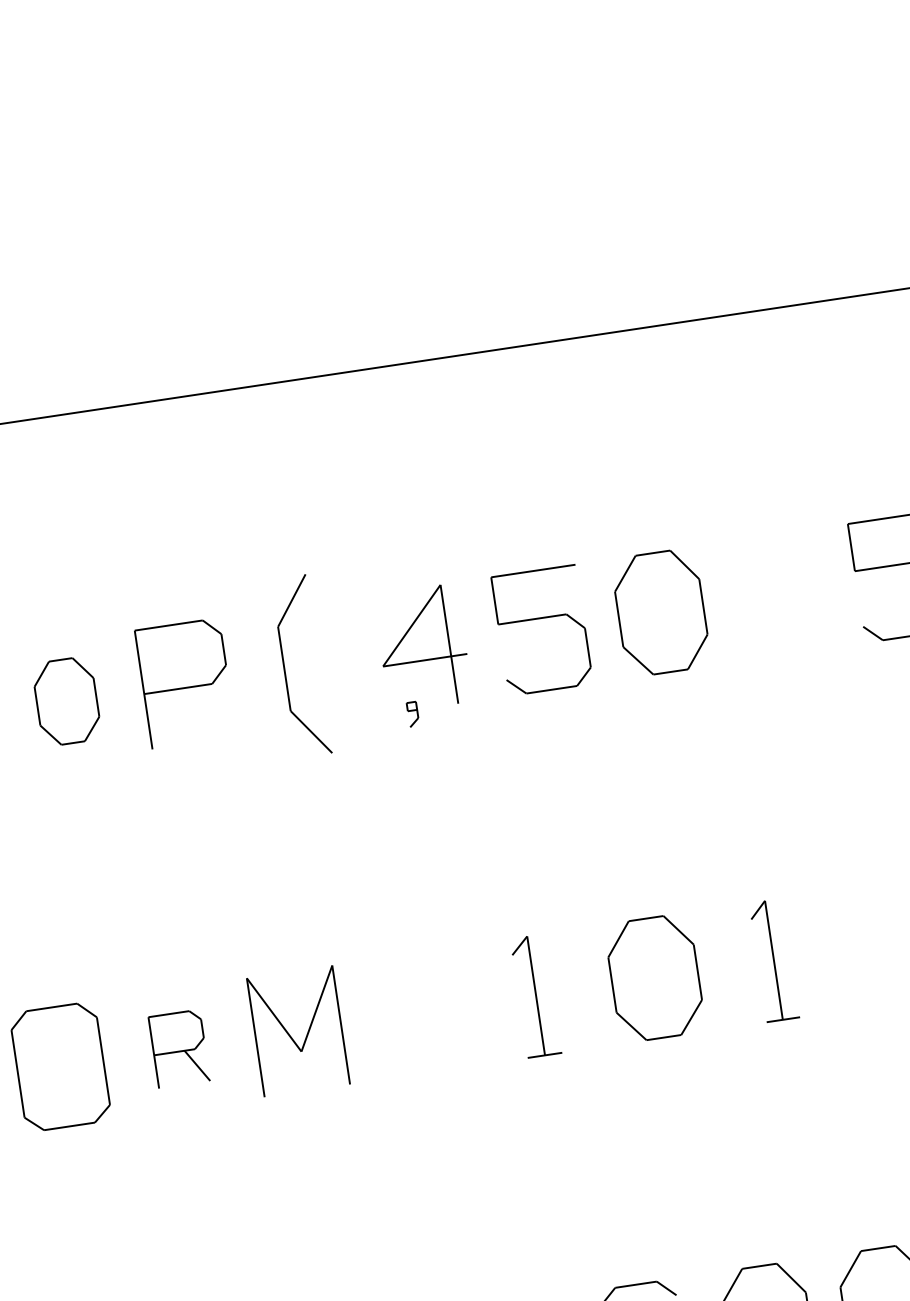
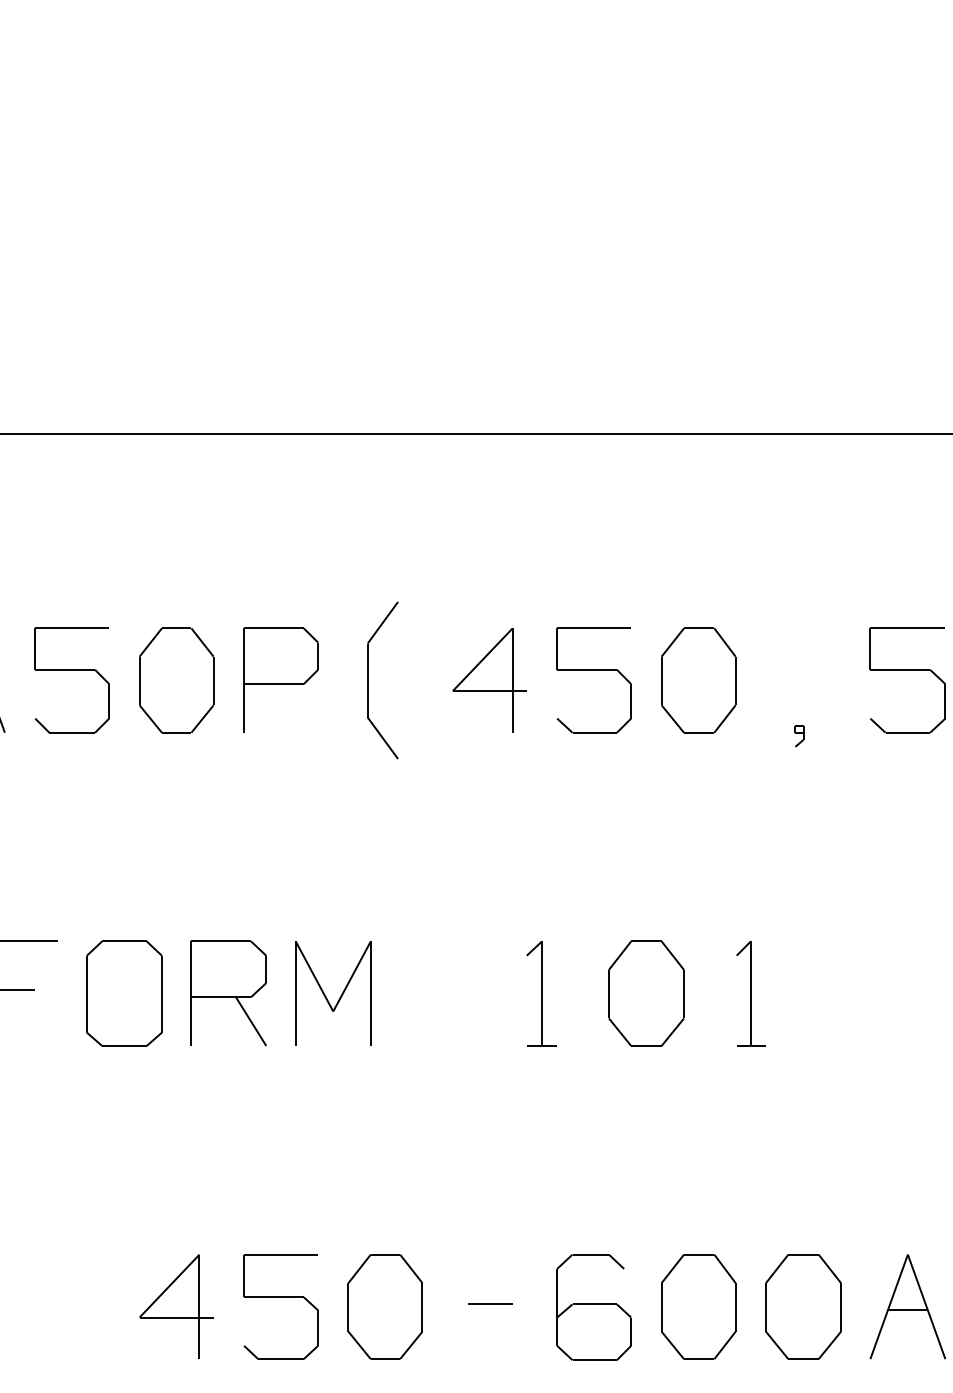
part: (66, 701) -> (176, 680), size x1.43
part: (413, 714) -> (799, 736), moved
part: (179, 1049) -> (228, 993), size x1.67

